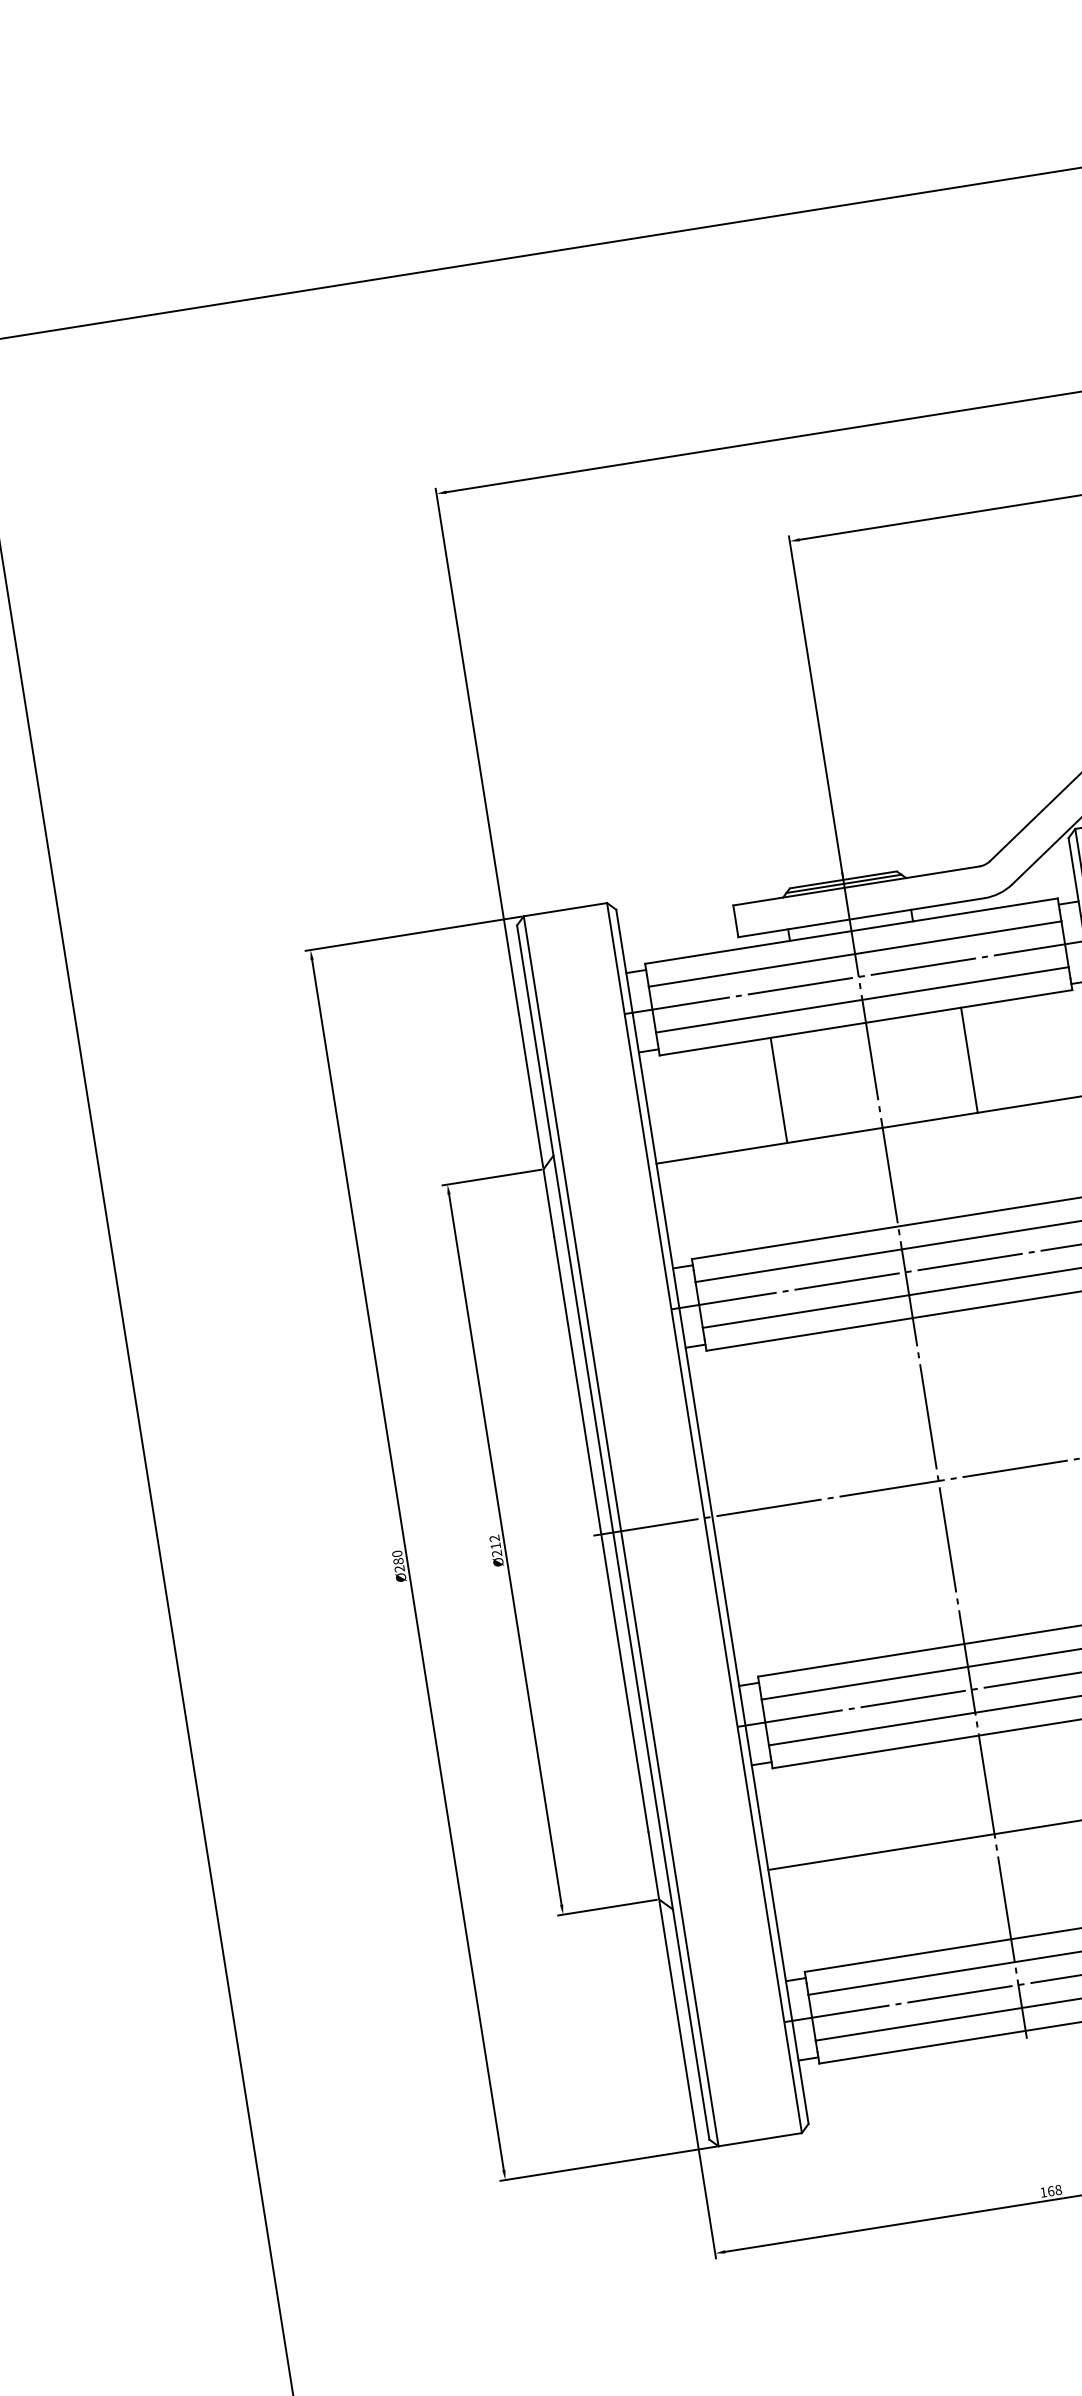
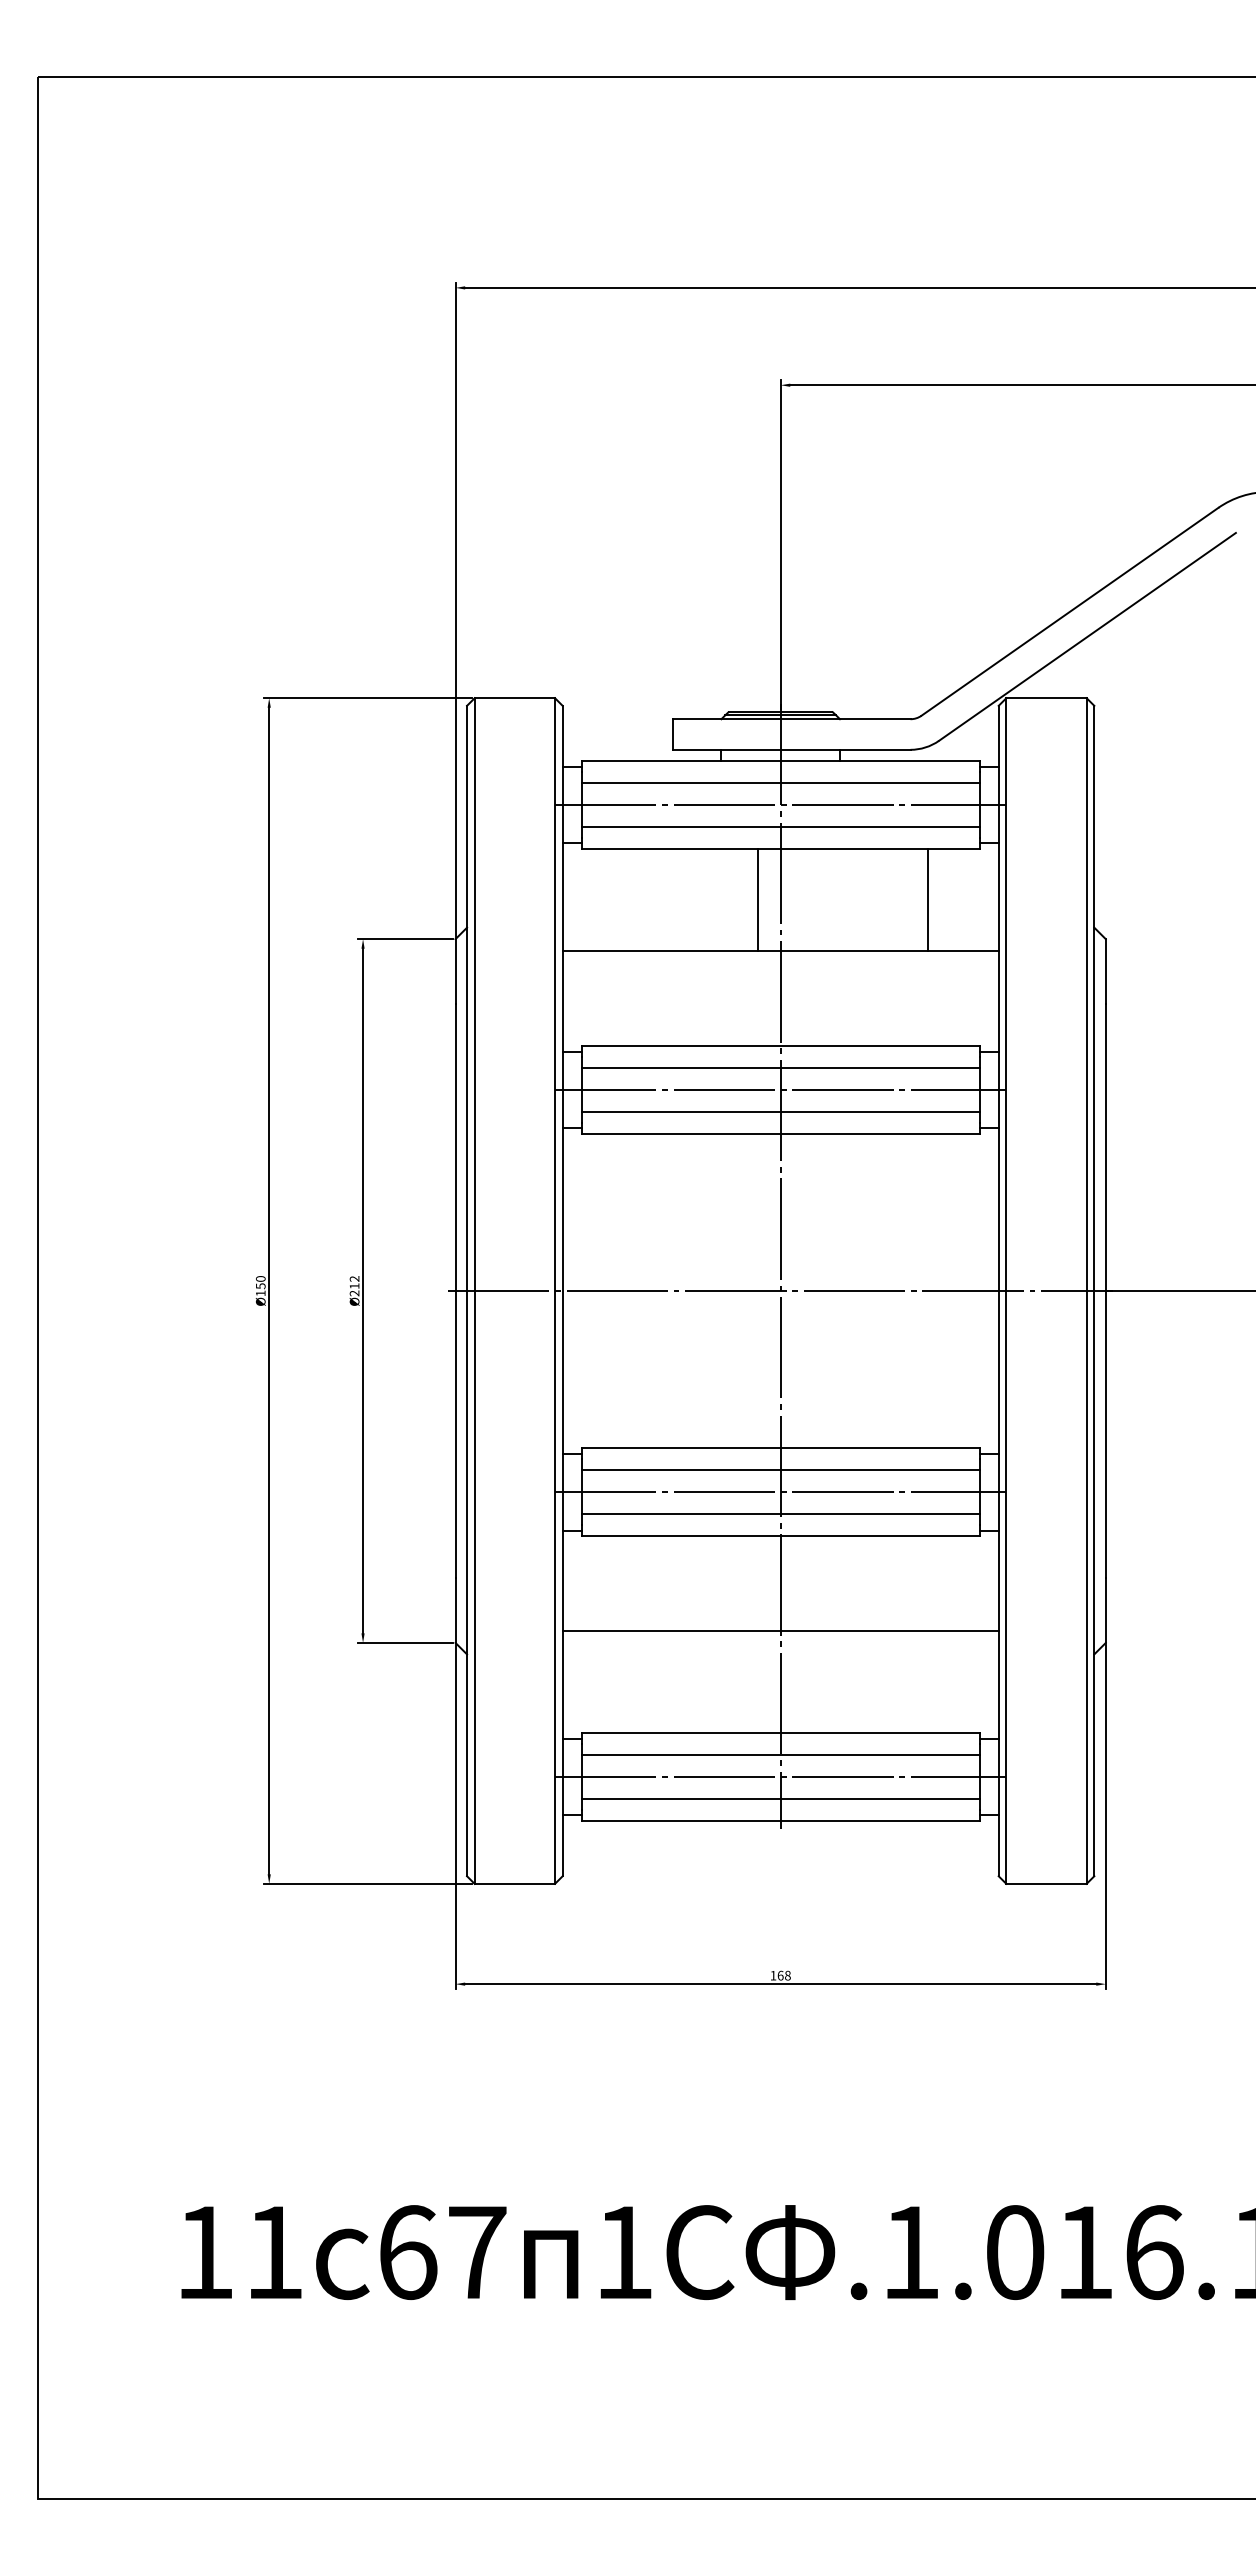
line: (969, 1059) -> (928, 899), moved
line: (778, 1089) -> (757, 899), moved
text: (398, 1564) -> (260, 1289), Ø280 -> Ø150

